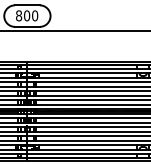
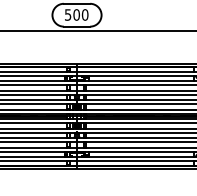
text: (18, 15) -> (67, 14), 800 -> 500

